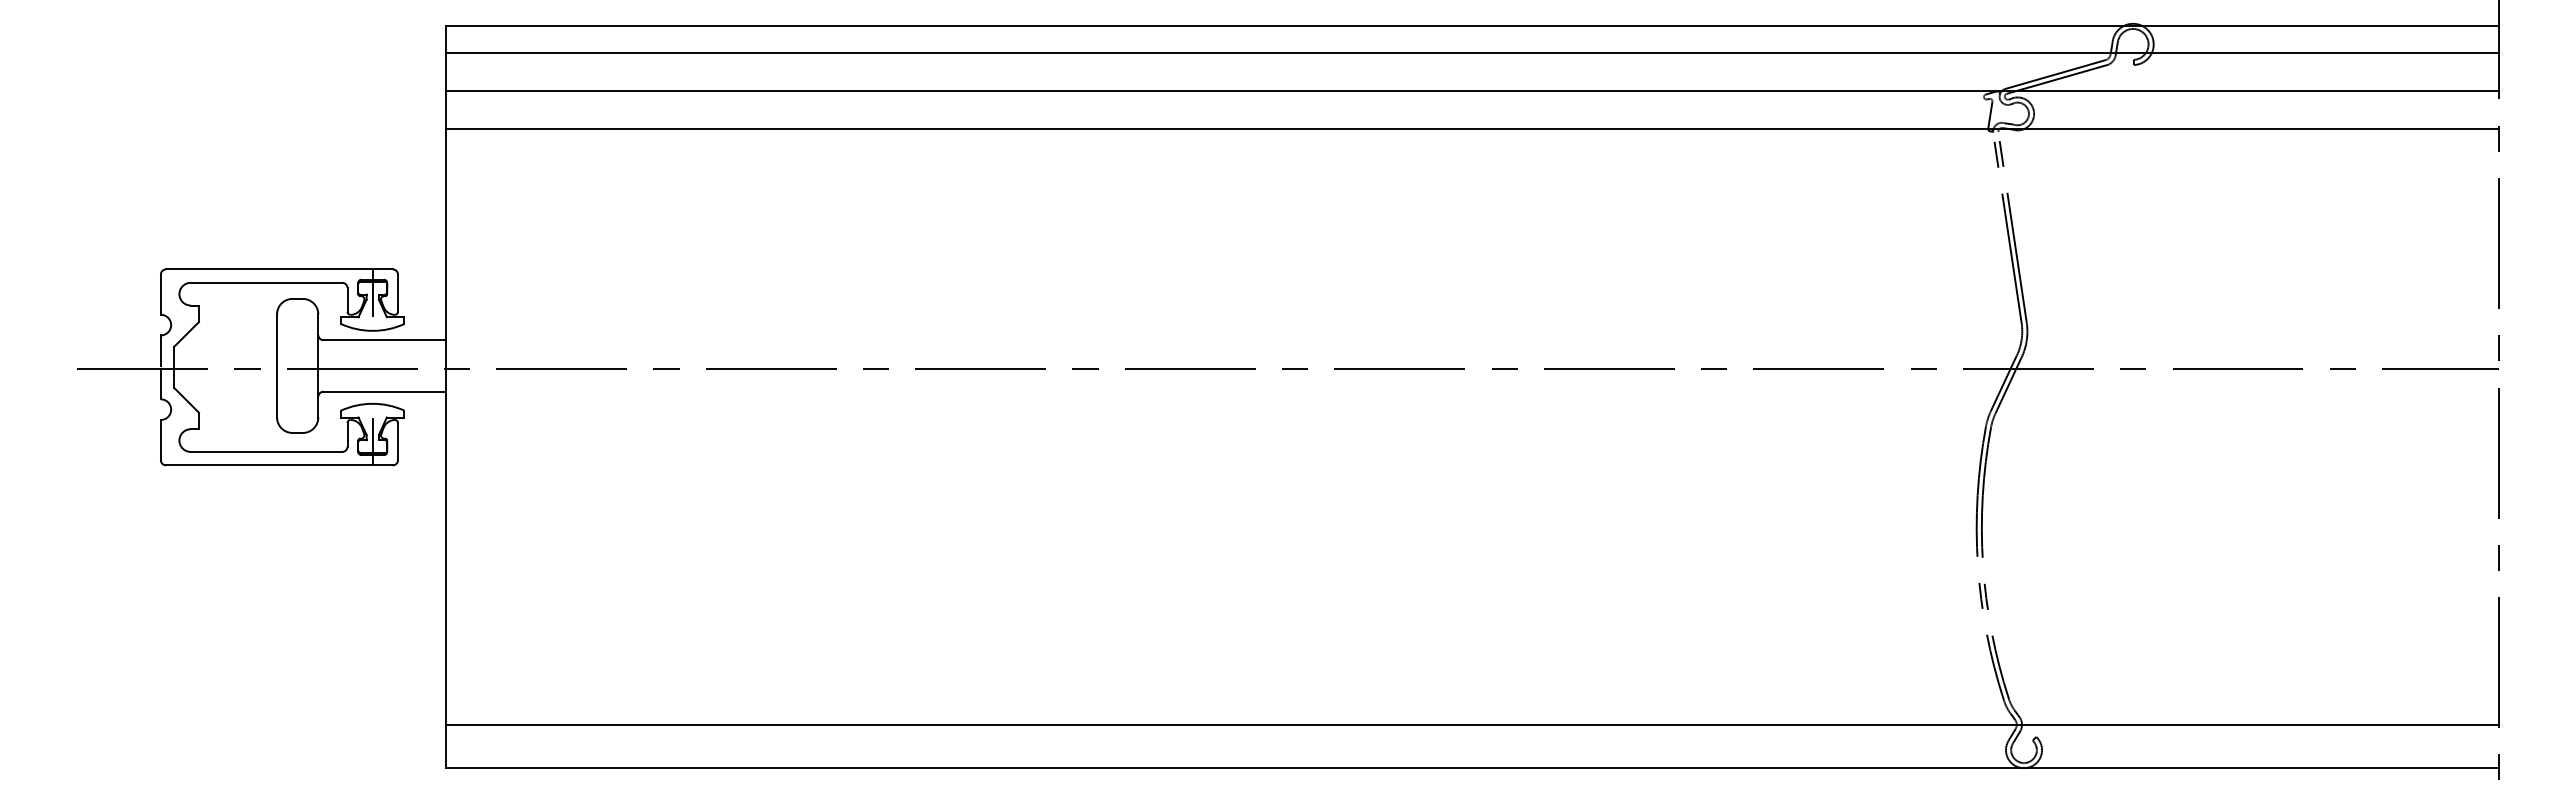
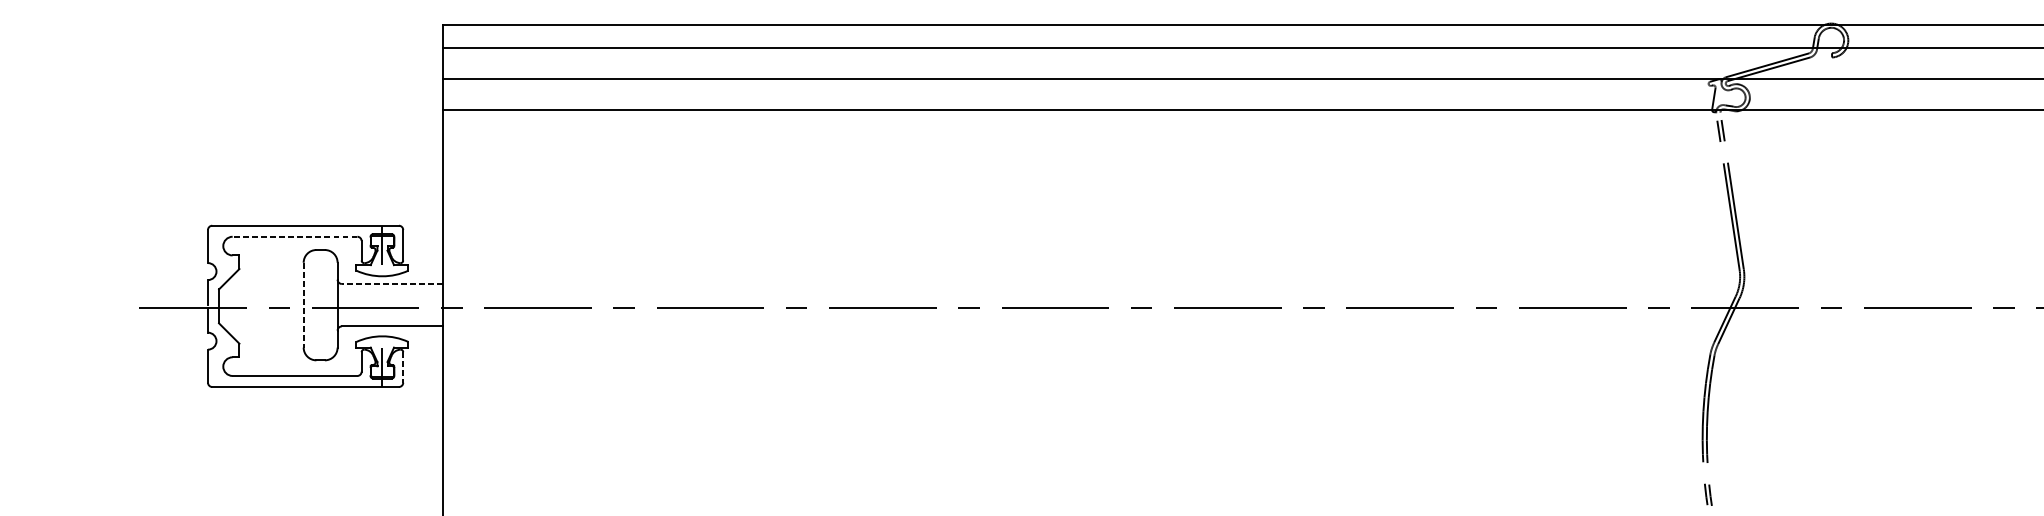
line: (266, 282) -> (294, 236), solid -> dashed
line: (384, 340) -> (392, 284), solid -> dashed
line: (277, 365) -> (304, 304), solid -> dashed
line: (398, 441) -> (403, 367), solid -> dashed

